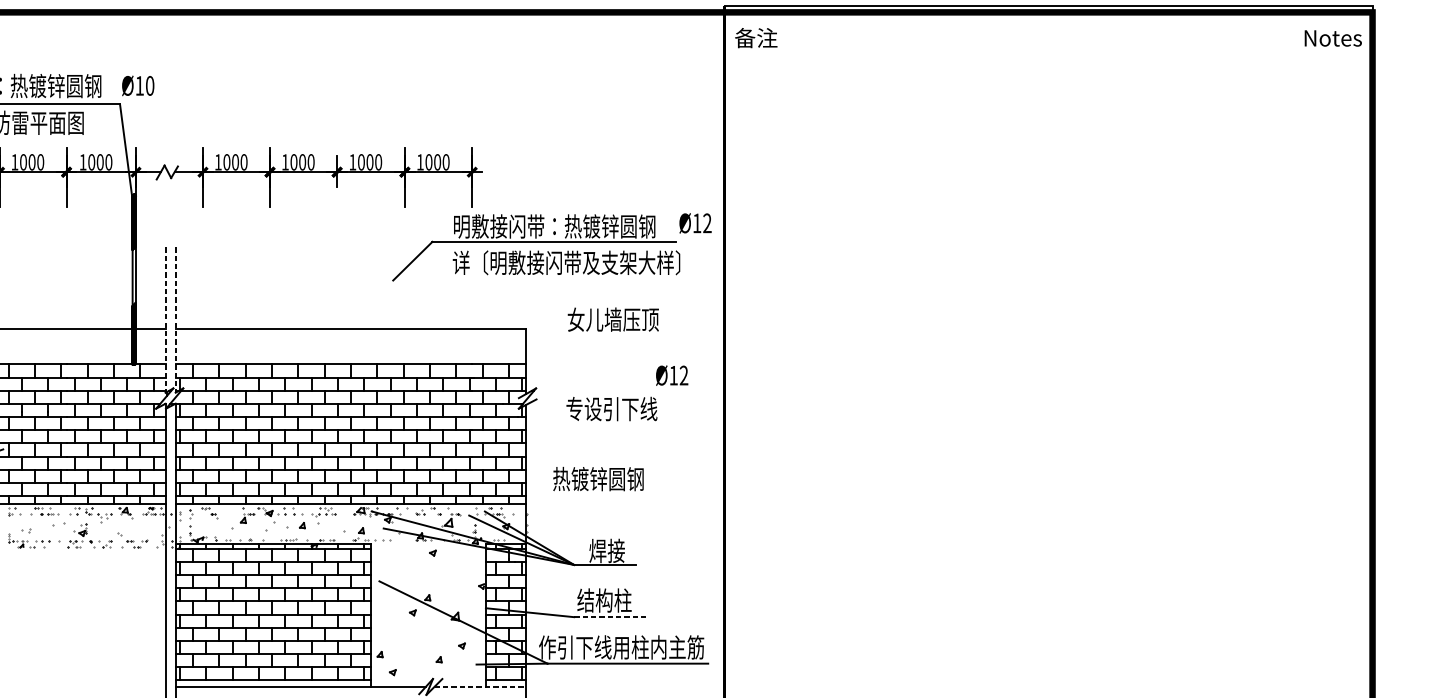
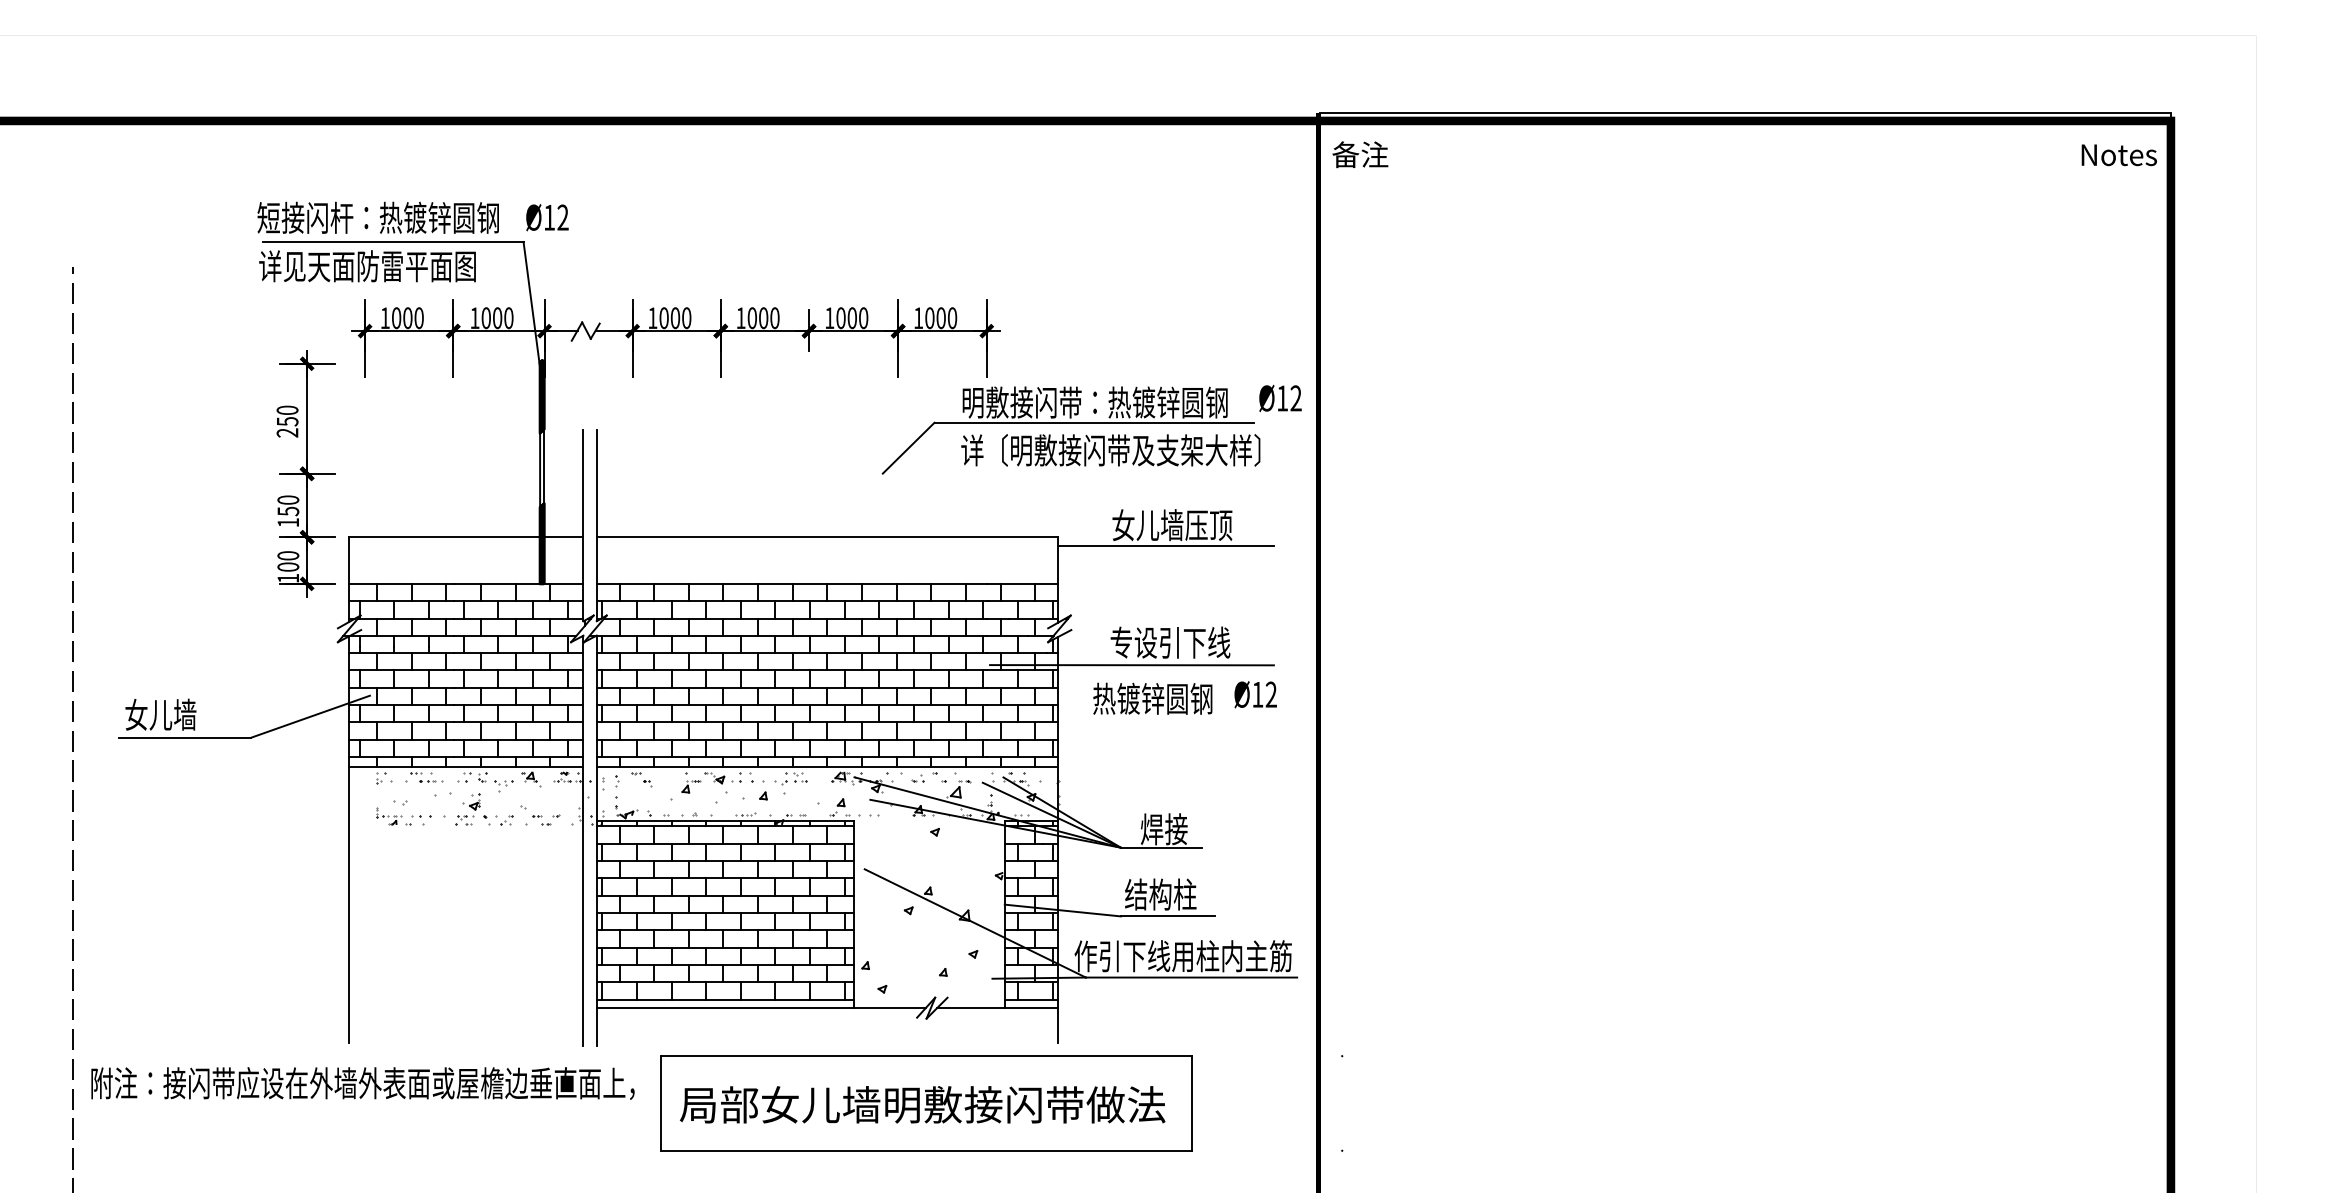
text: (149, 85) -> (562, 217), Ø10 -> Ø12
line: (165, 319) -> (583, 525), dashed -> solid
line: (175, 319) -> (596, 525), dashed -> solid
line: (608, 335) -> (1165, 545), added
text: (671, 375) -> (1255, 694), moved
line: (582, 426) -> (1131, 665), added
text: (598, 478) -> (1152, 698), moved
line: (609, 617) -> (1167, 916), dashed -> solid
line: (481, 686) -> (998, 1007), dashed -> solid

